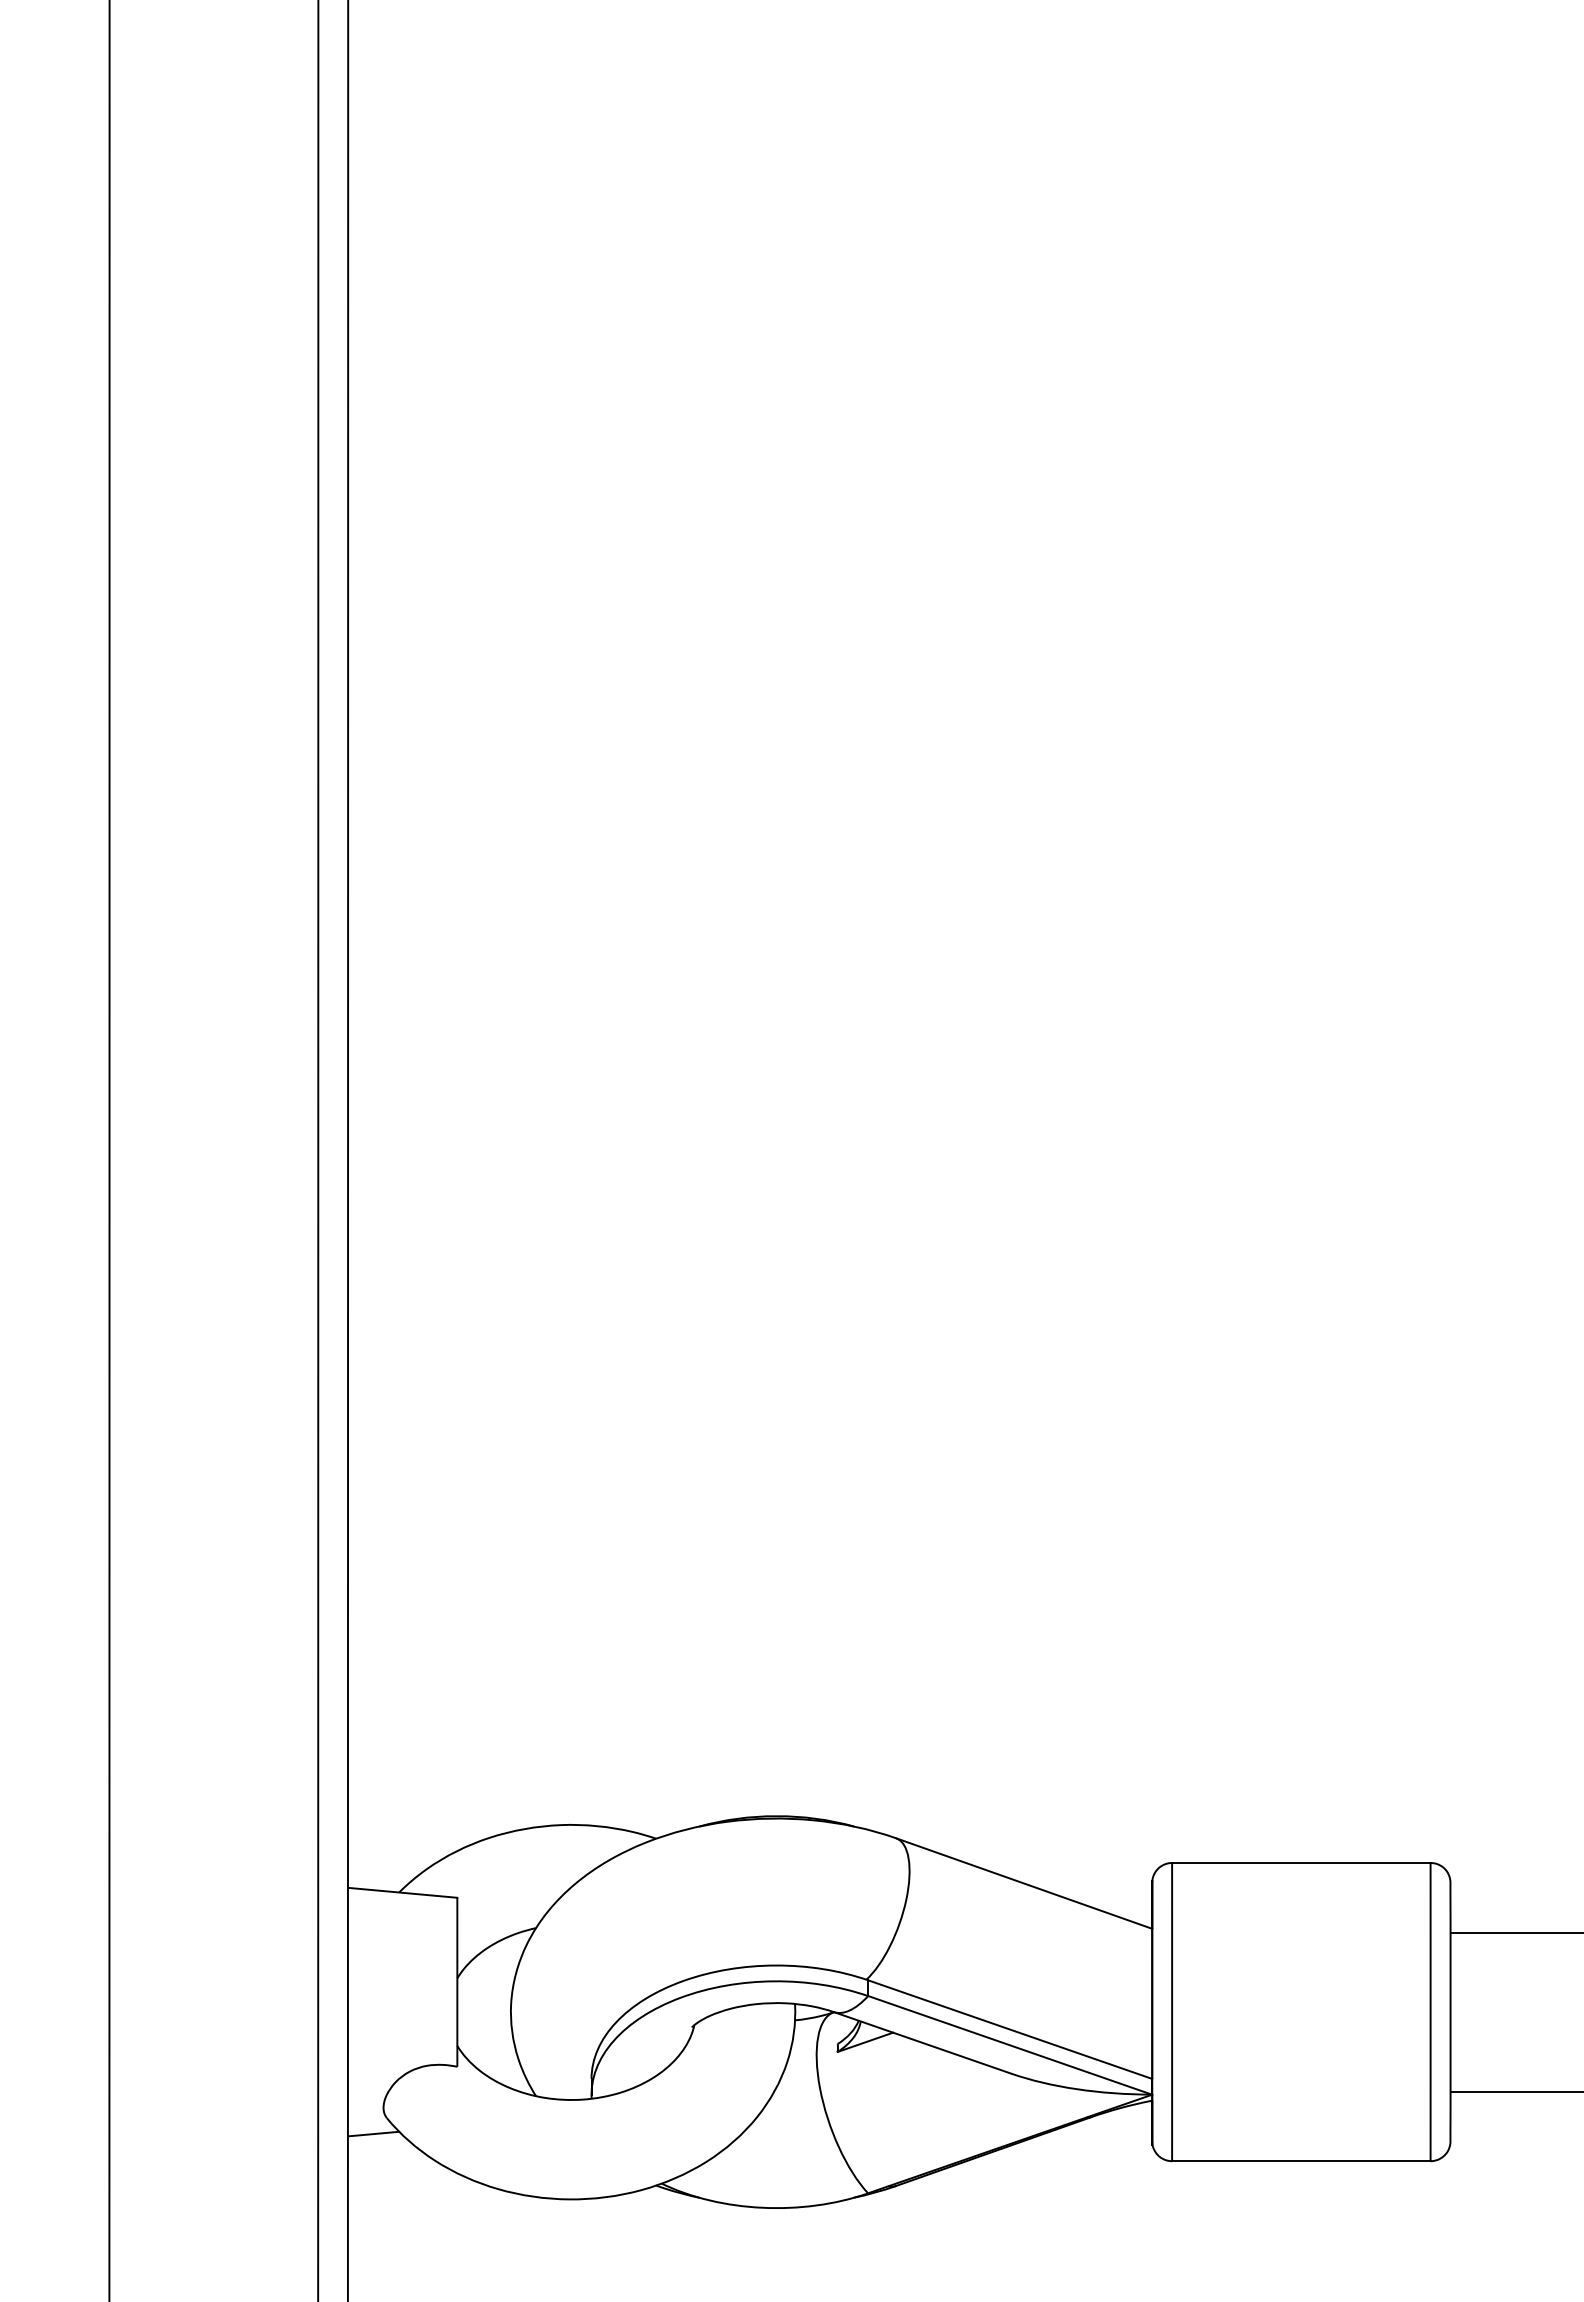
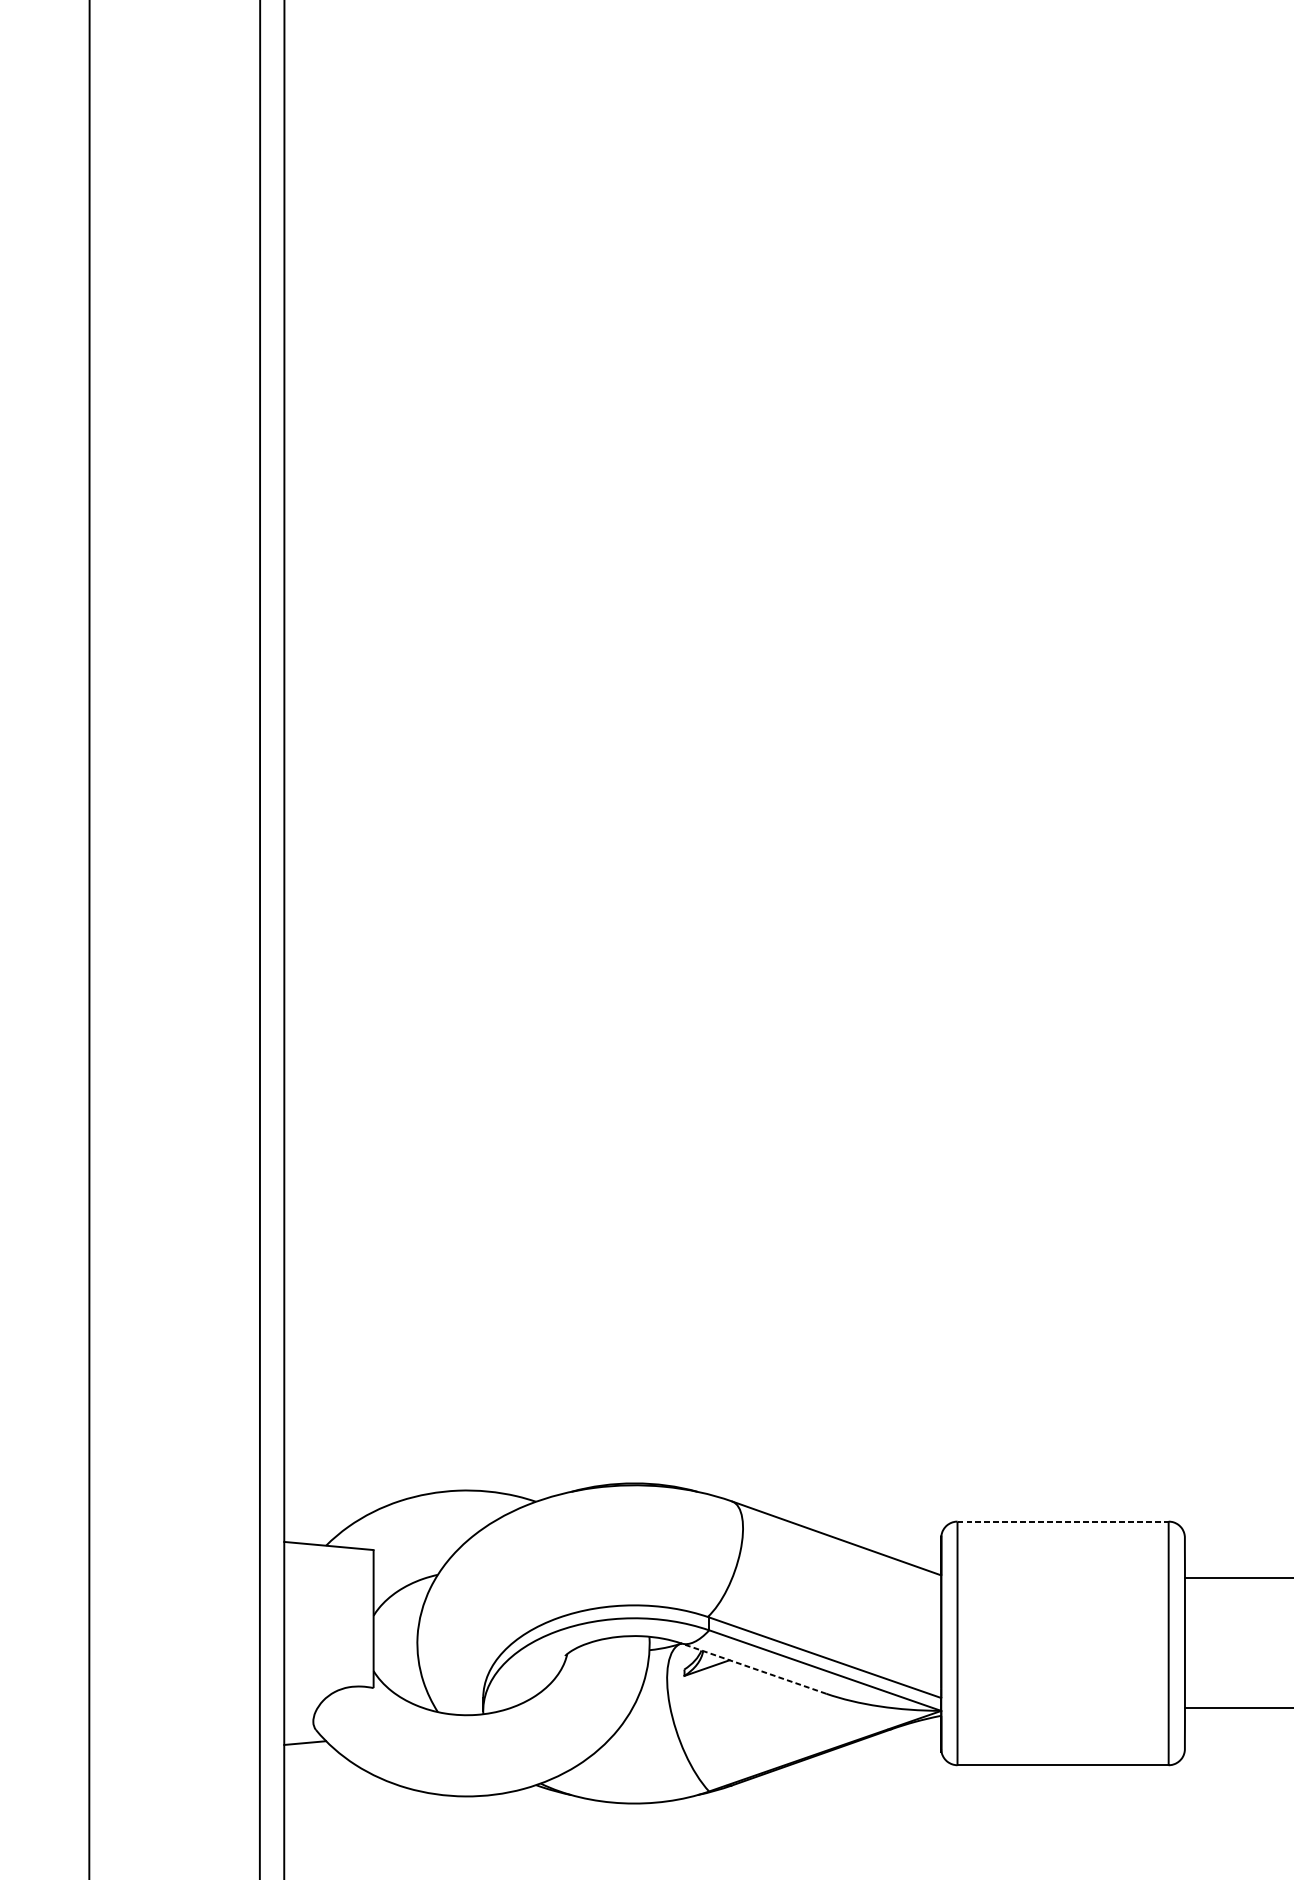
line: (1301, 1863) -> (1063, 1522), solid -> dashed
line: (922, 2042) -> (753, 1668), solid -> dashed

